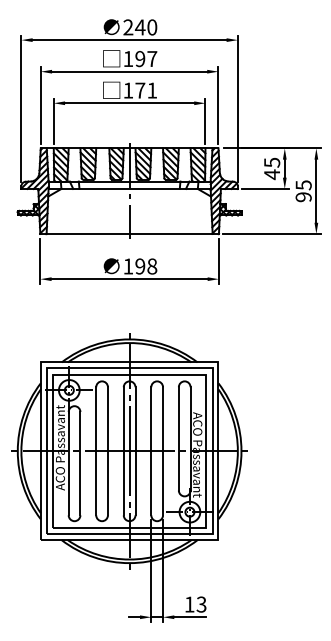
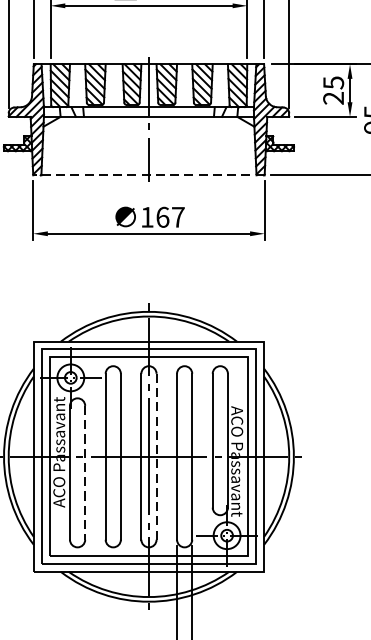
text: (271, 174) -> (332, 98), 45 -> 25
line: (129, 234) -> (148, 175), solid -> dashed
text: (146, 266) -> (170, 217), 198 -> 167
line: (135, 451) -> (156, 457), solid -> dashed
line: (80, 463) -> (85, 472), solid -> dashed

